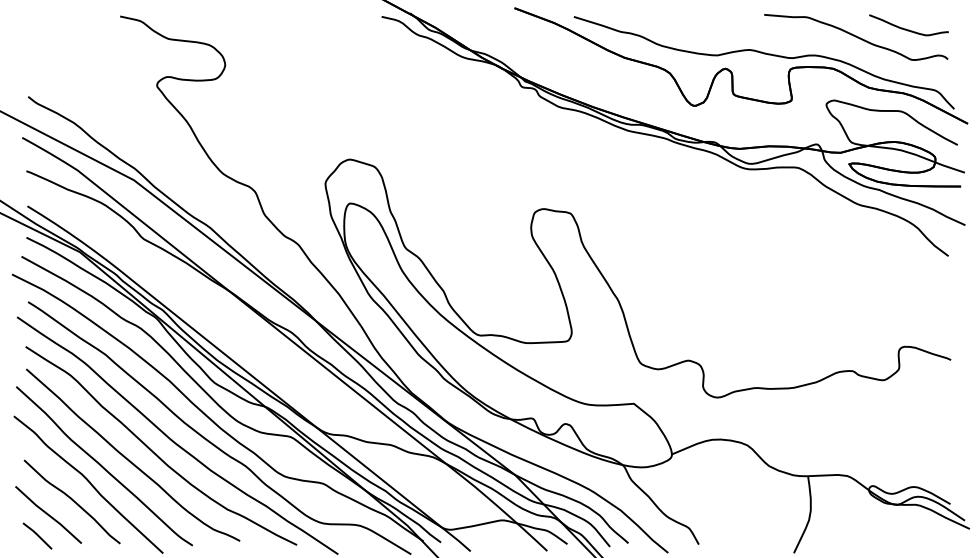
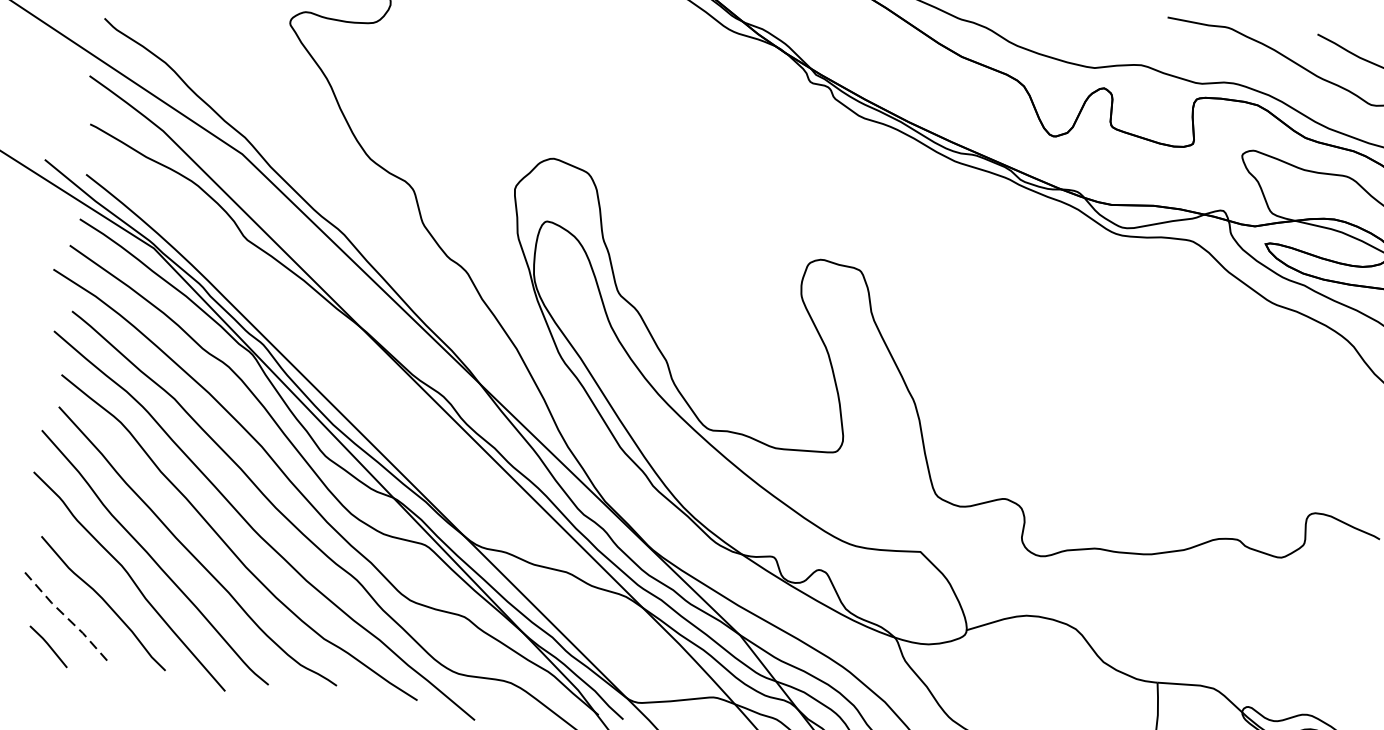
line: (48, 515) -> (67, 619), solid -> dashed

